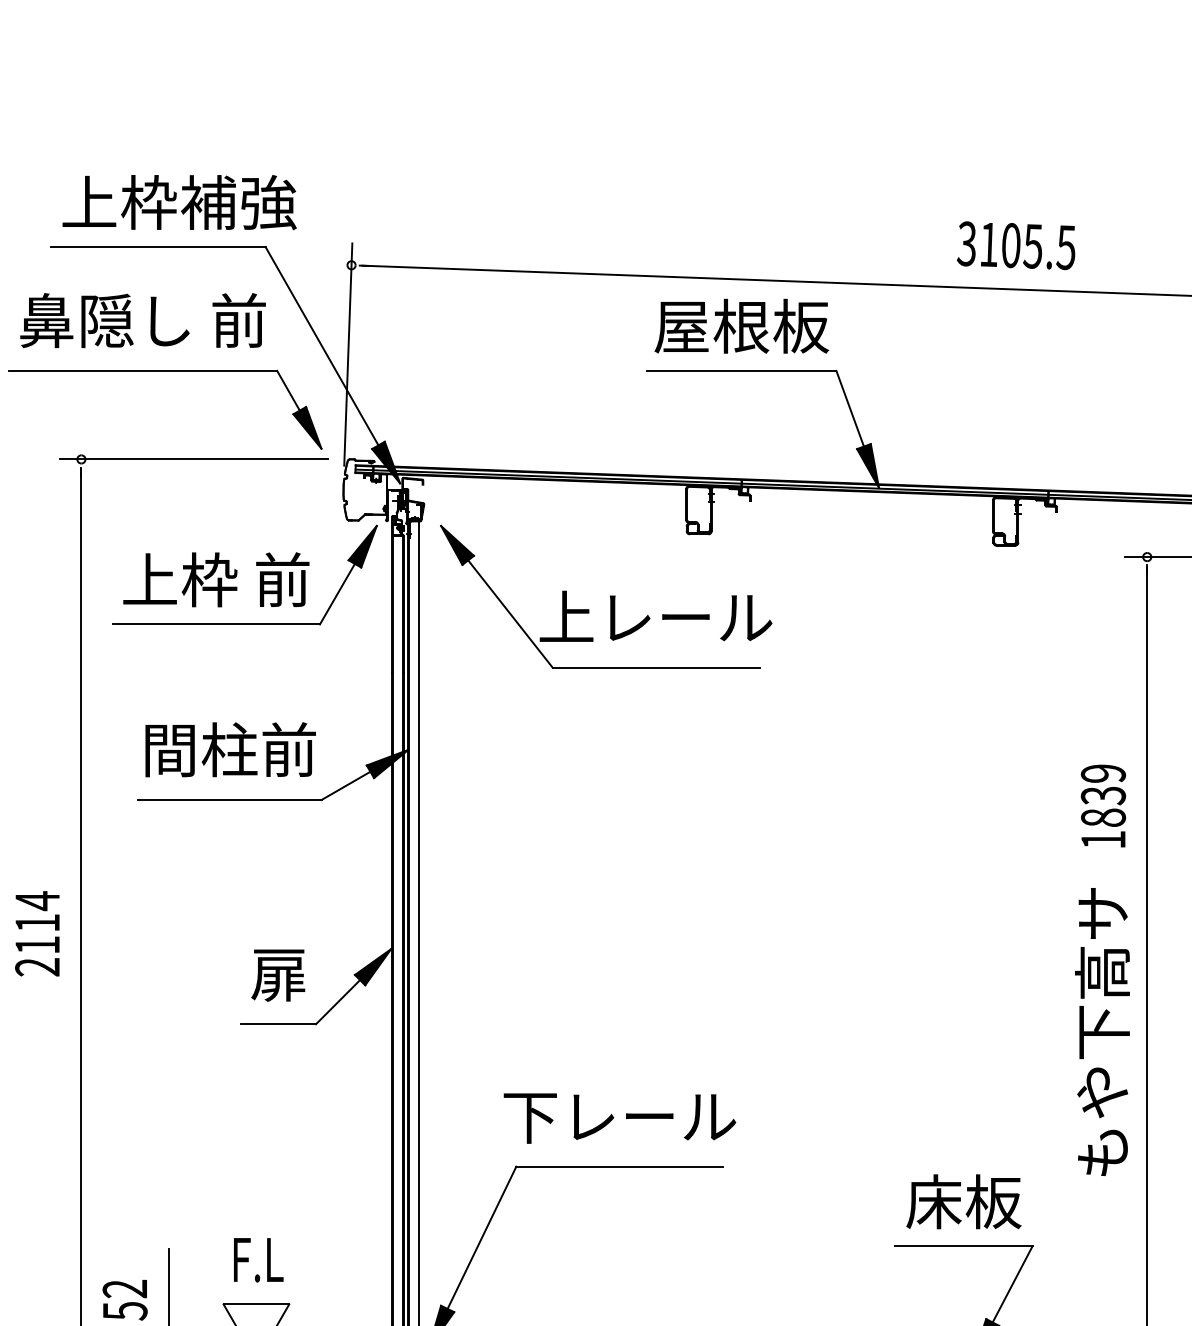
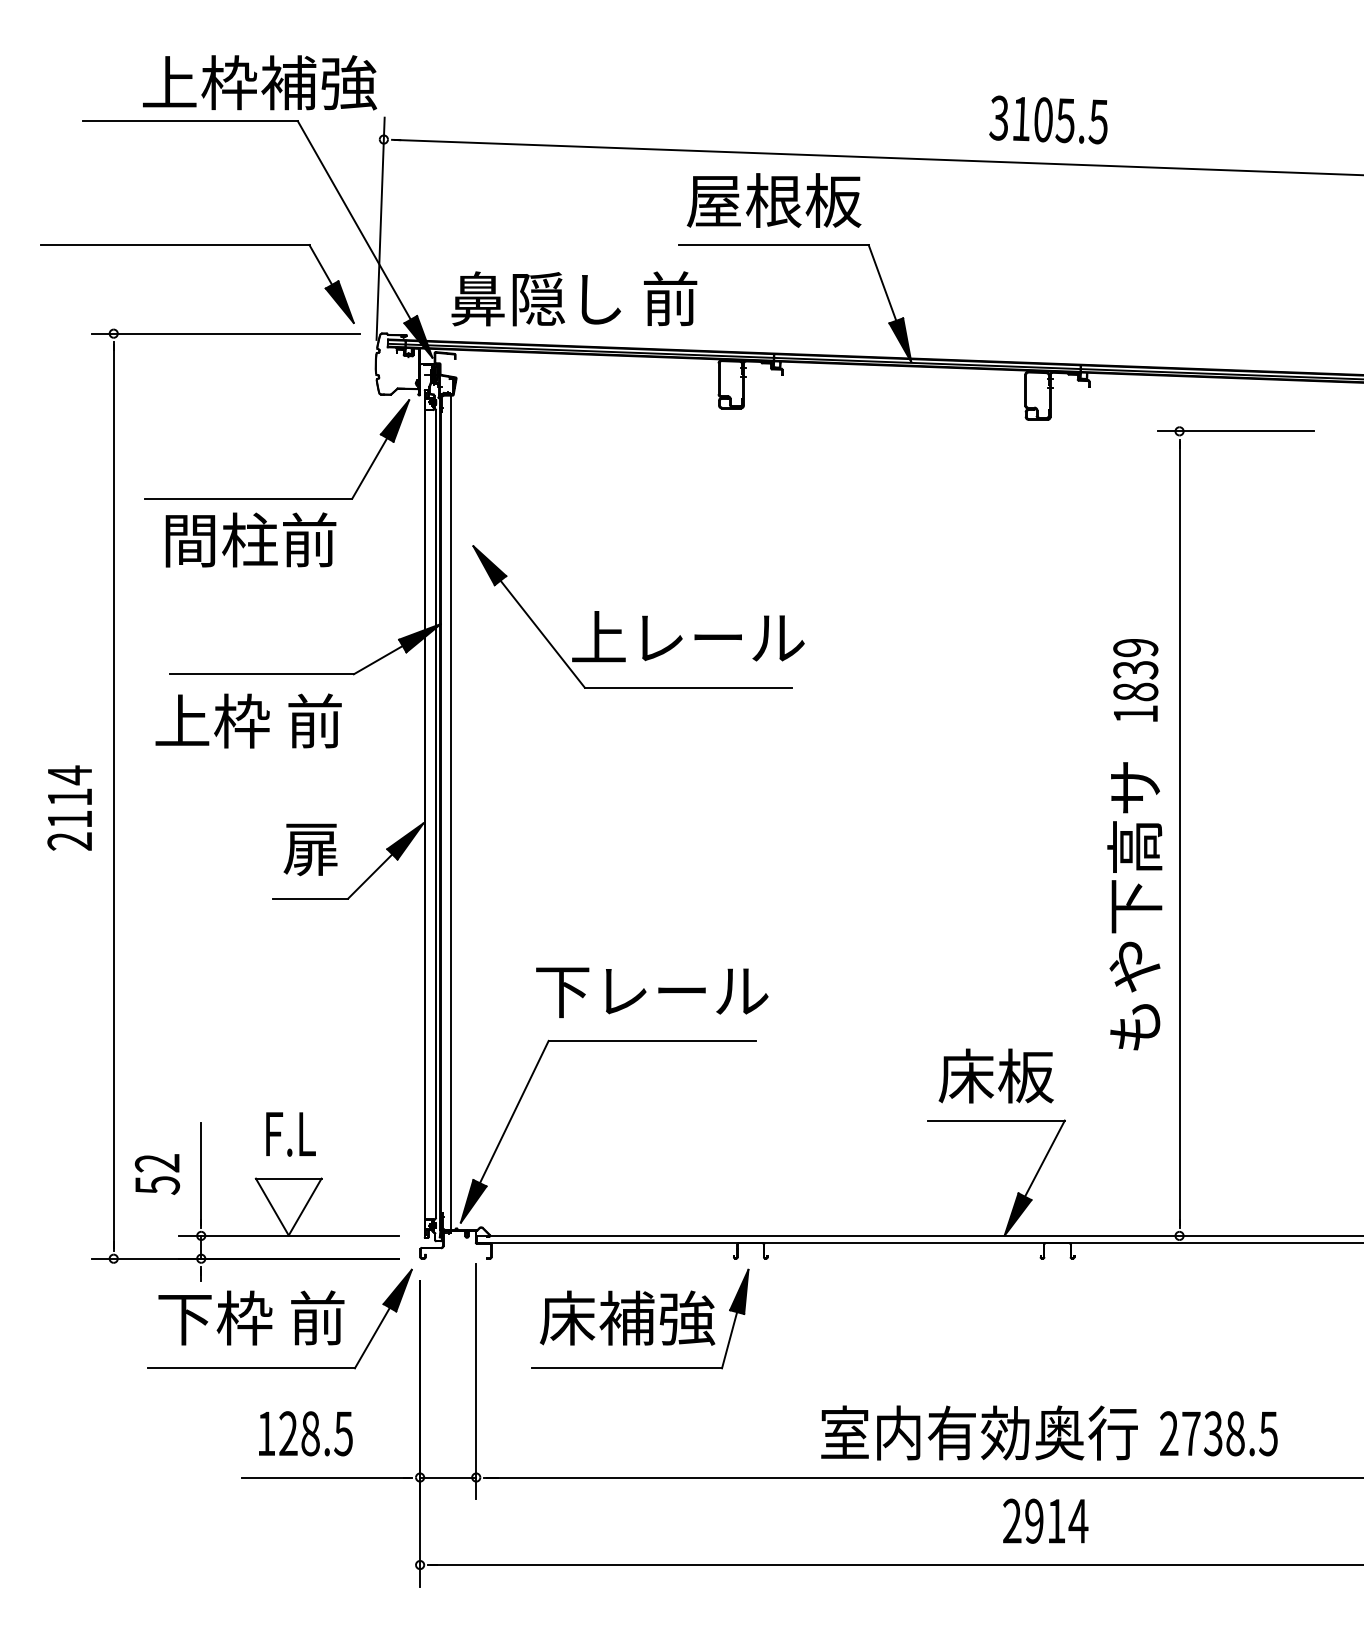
text: (180, 202) -> (260, 82), moved
text: (143, 320) -> (574, 298), moved
text: (216, 579) -> (248, 720), moved
part: (606, 596) -> (638, 616), moved
text: (230, 749) -> (250, 539), moved

